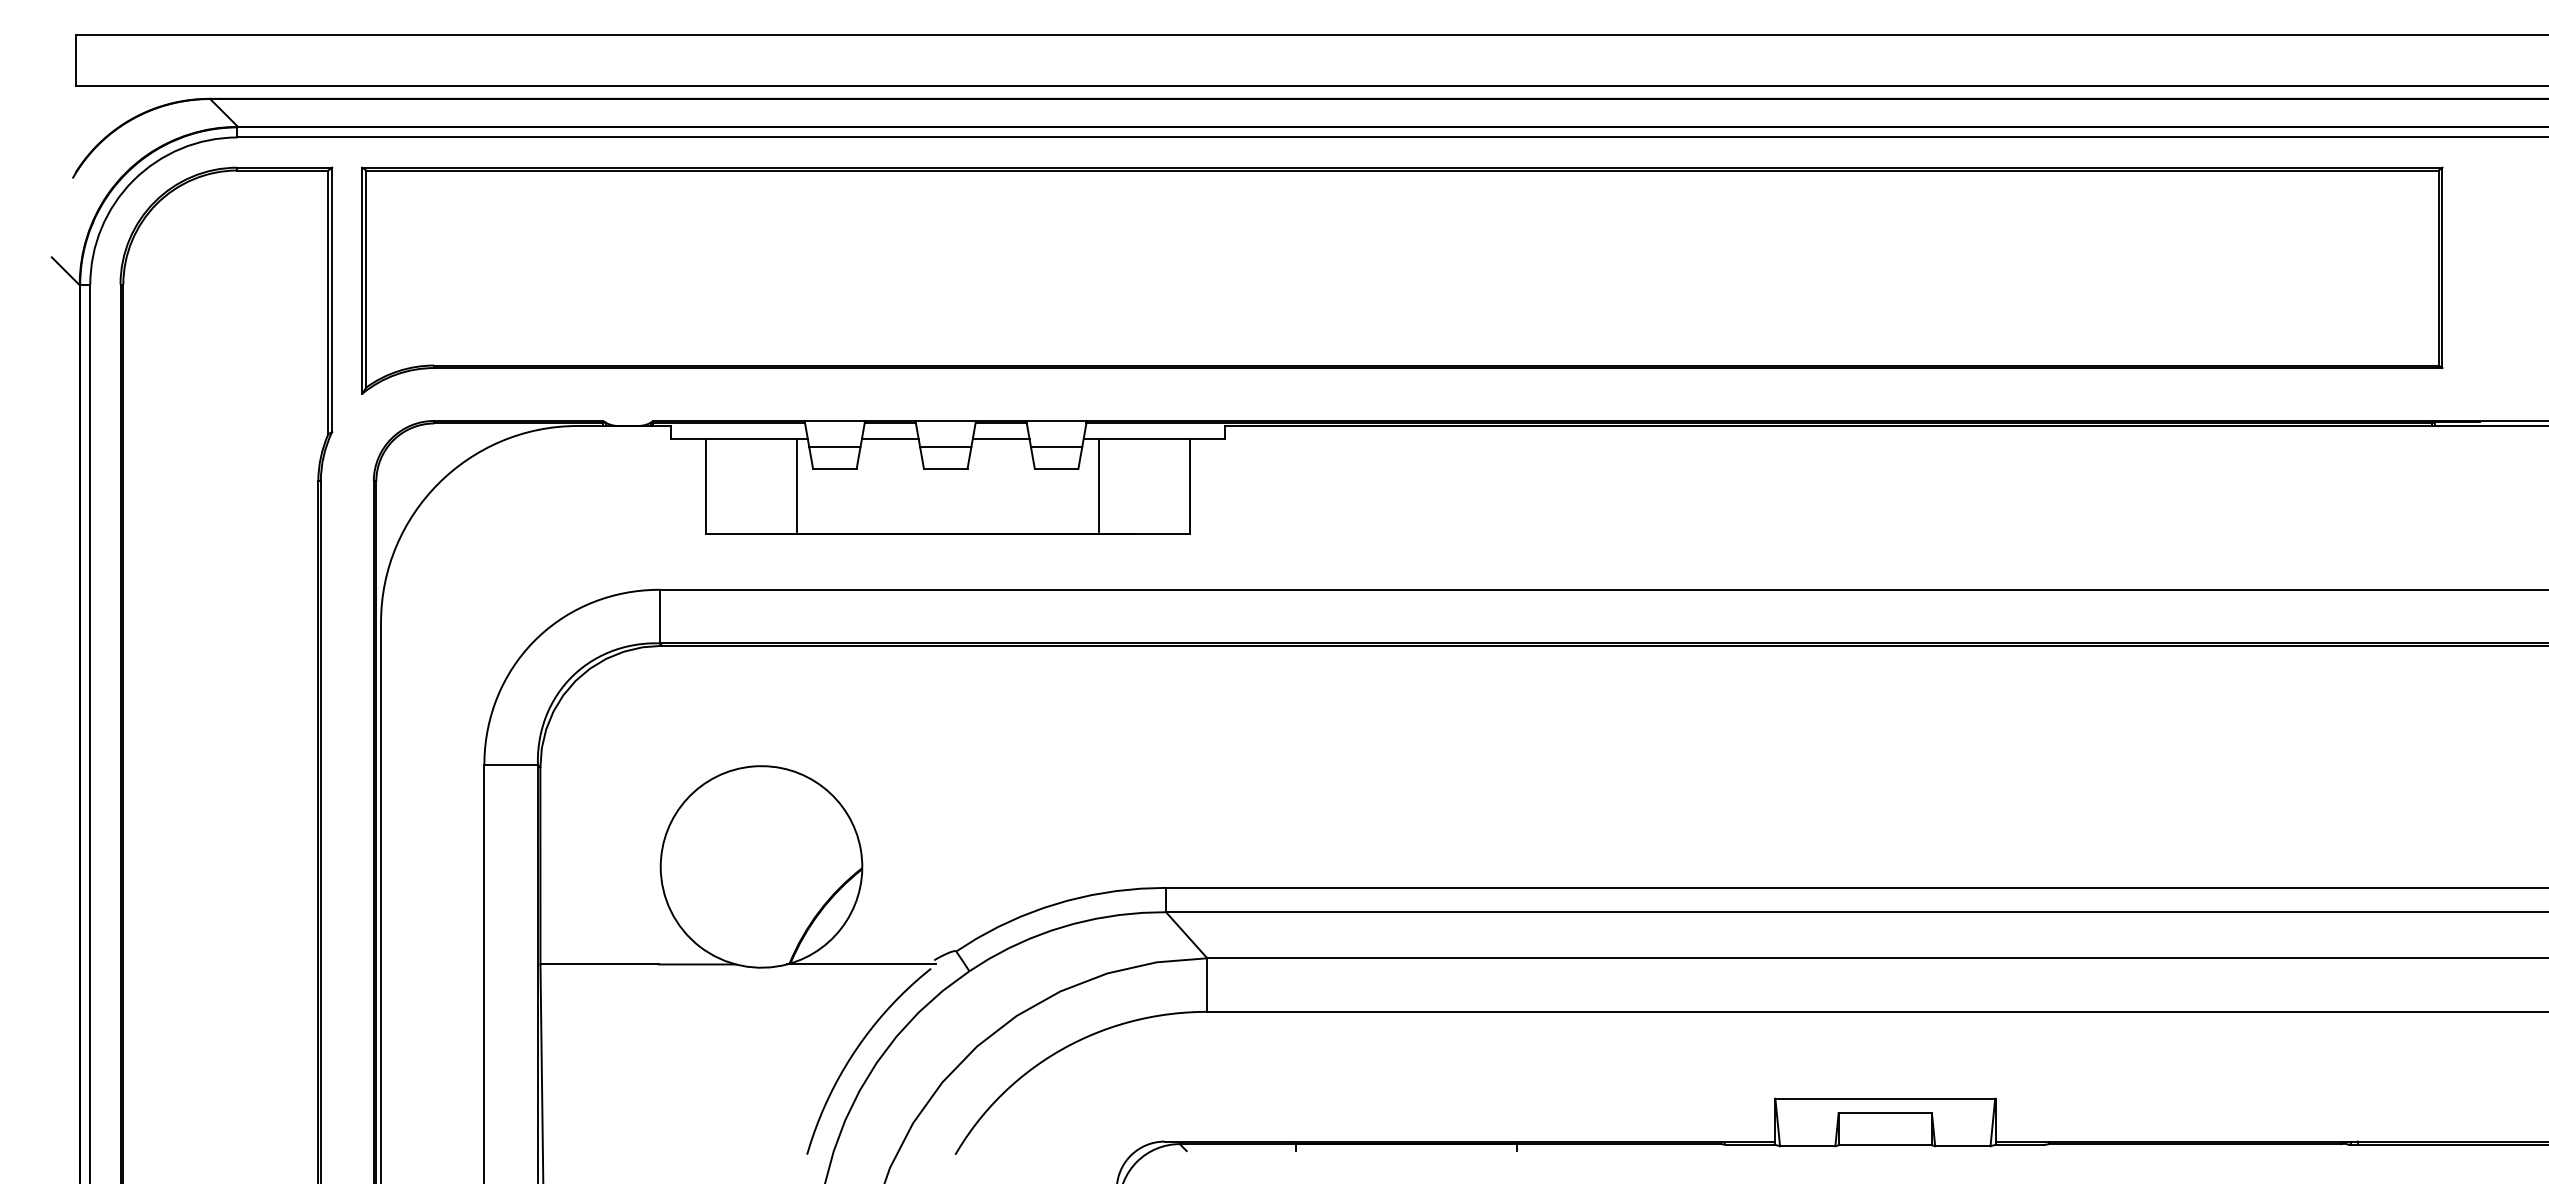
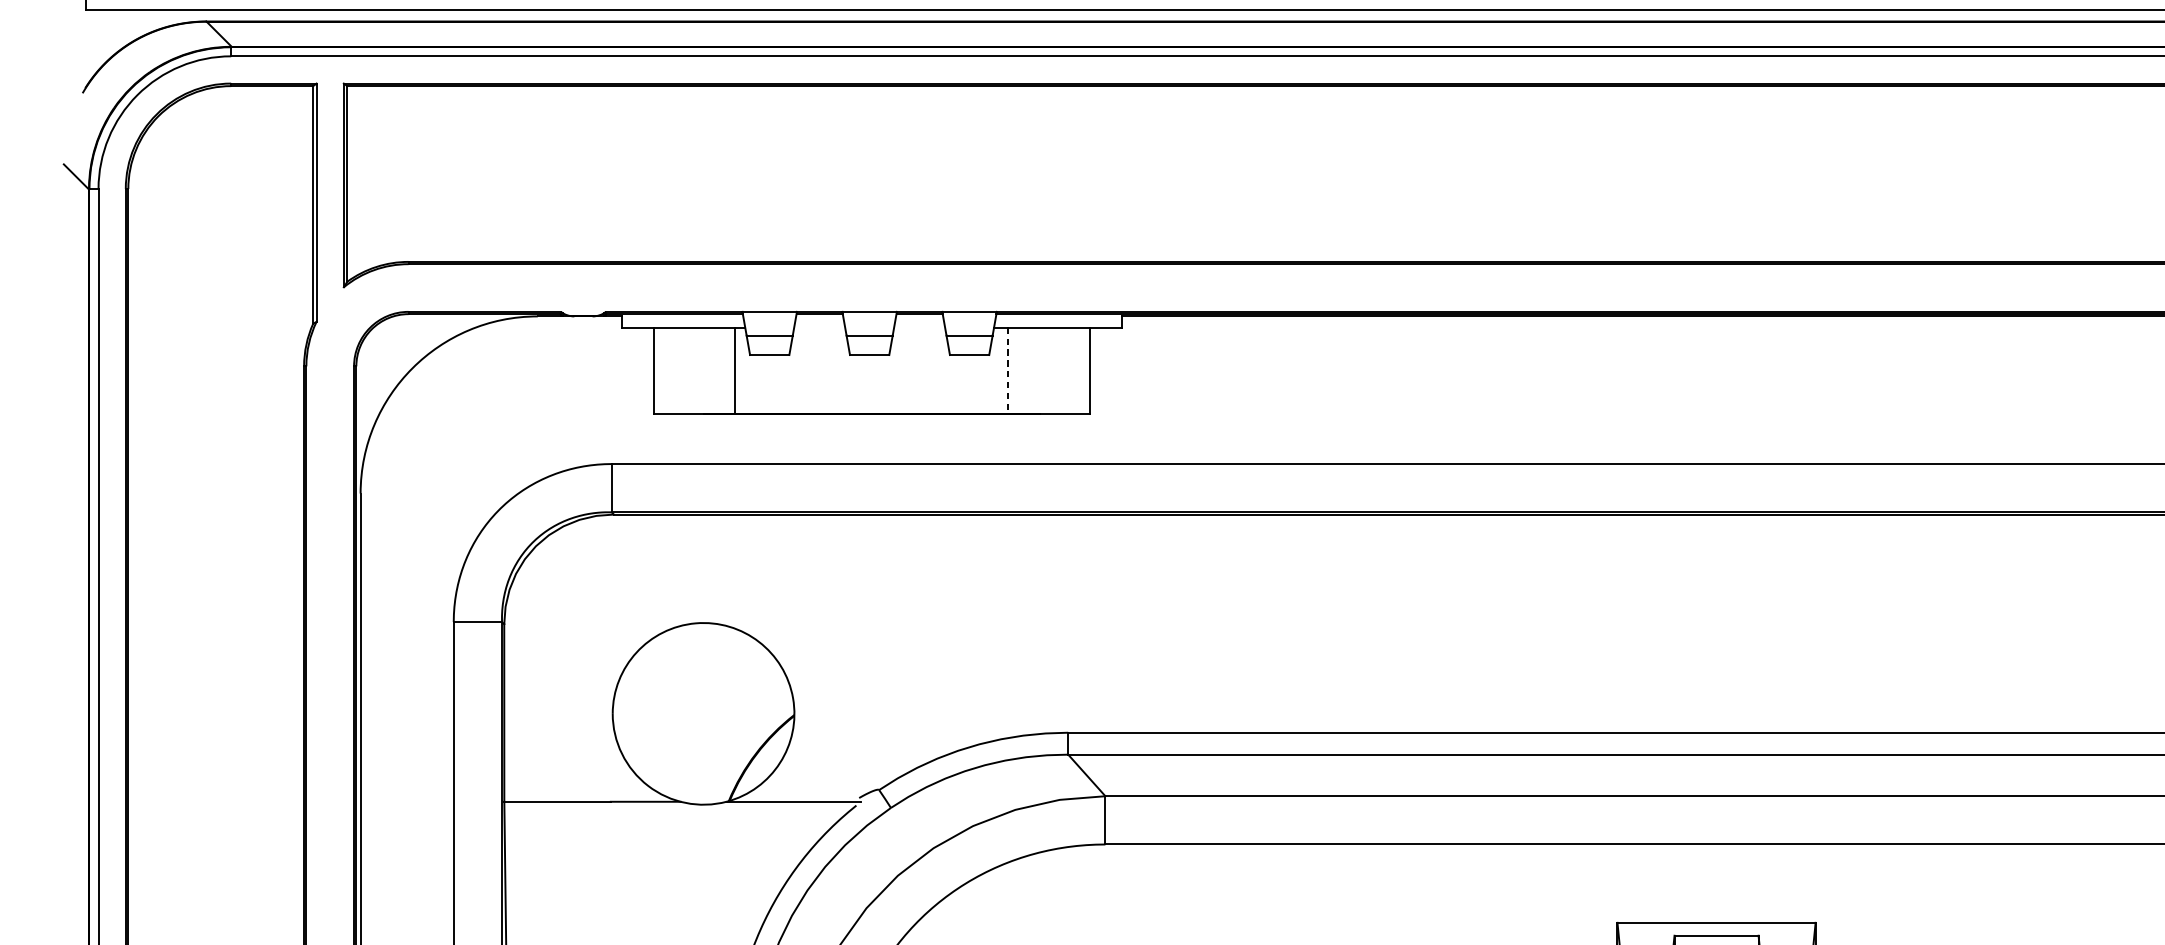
line: (890, 438) -> (819, 327), removed
line: (1000, 438) -> (919, 327), removed
line: (1099, 486) -> (1008, 370), solid -> dashed

